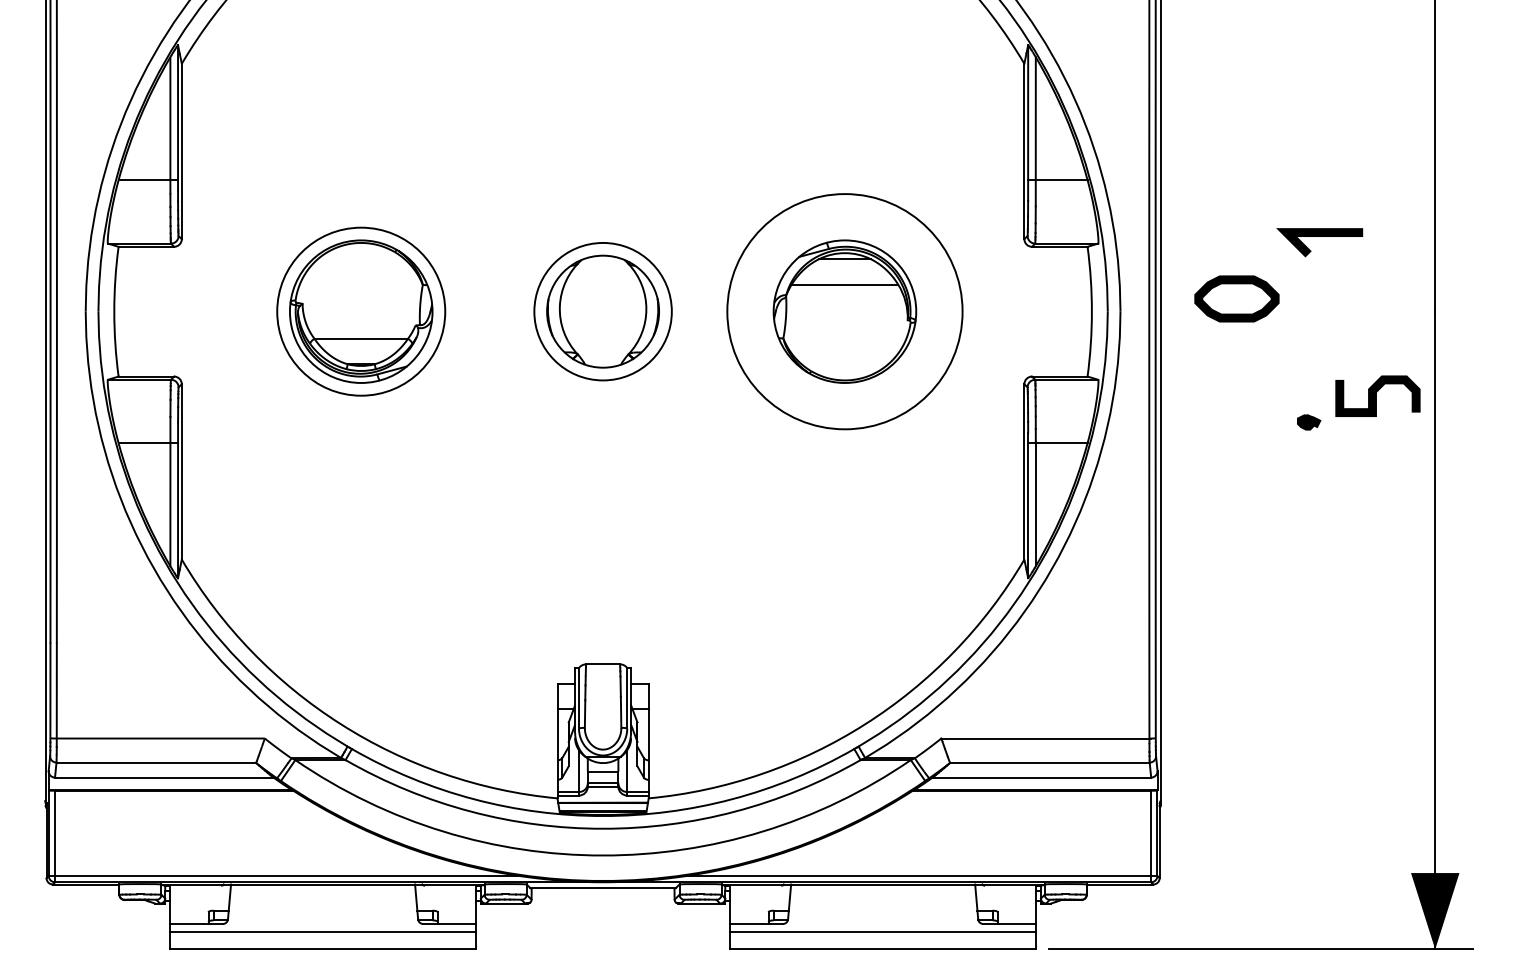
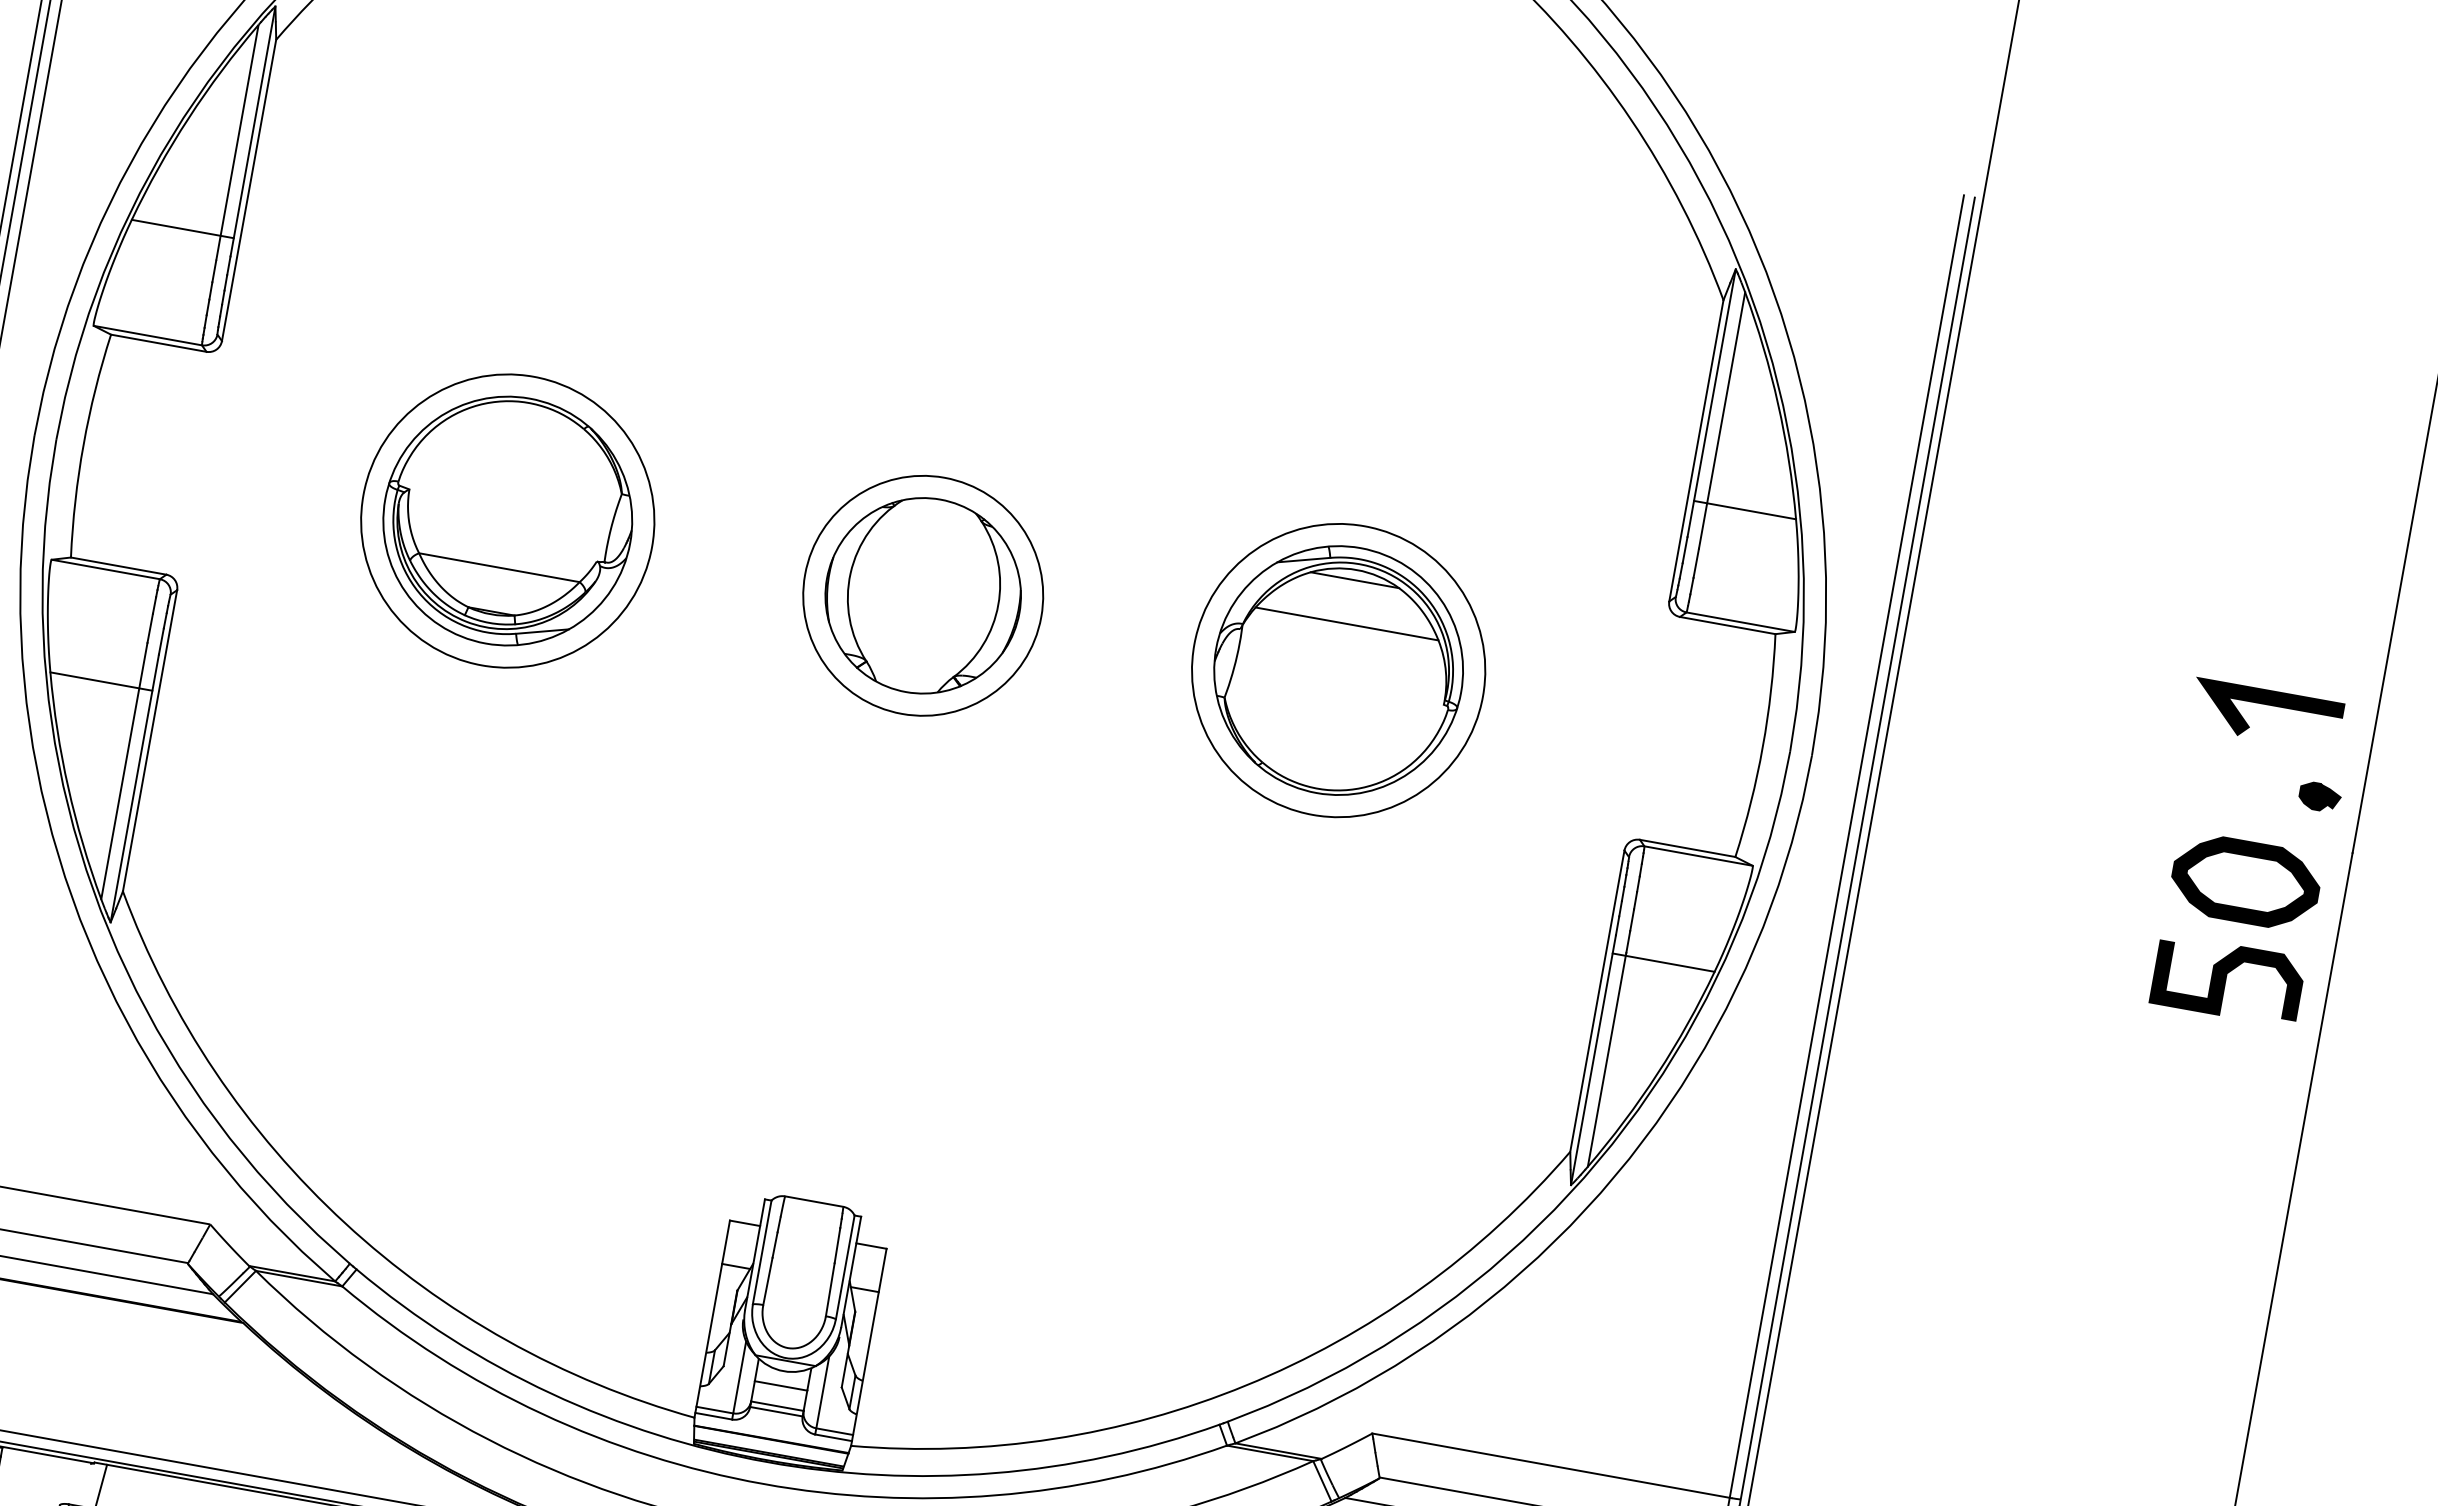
line: (1319, 236) -> (2268, 704), moved
part: (1236, 298) -> (2245, 881), moved
circle: (844, 311) -> (1337, 670), size x0.71
part: (1309, 422) -> (2320, 797), moved

